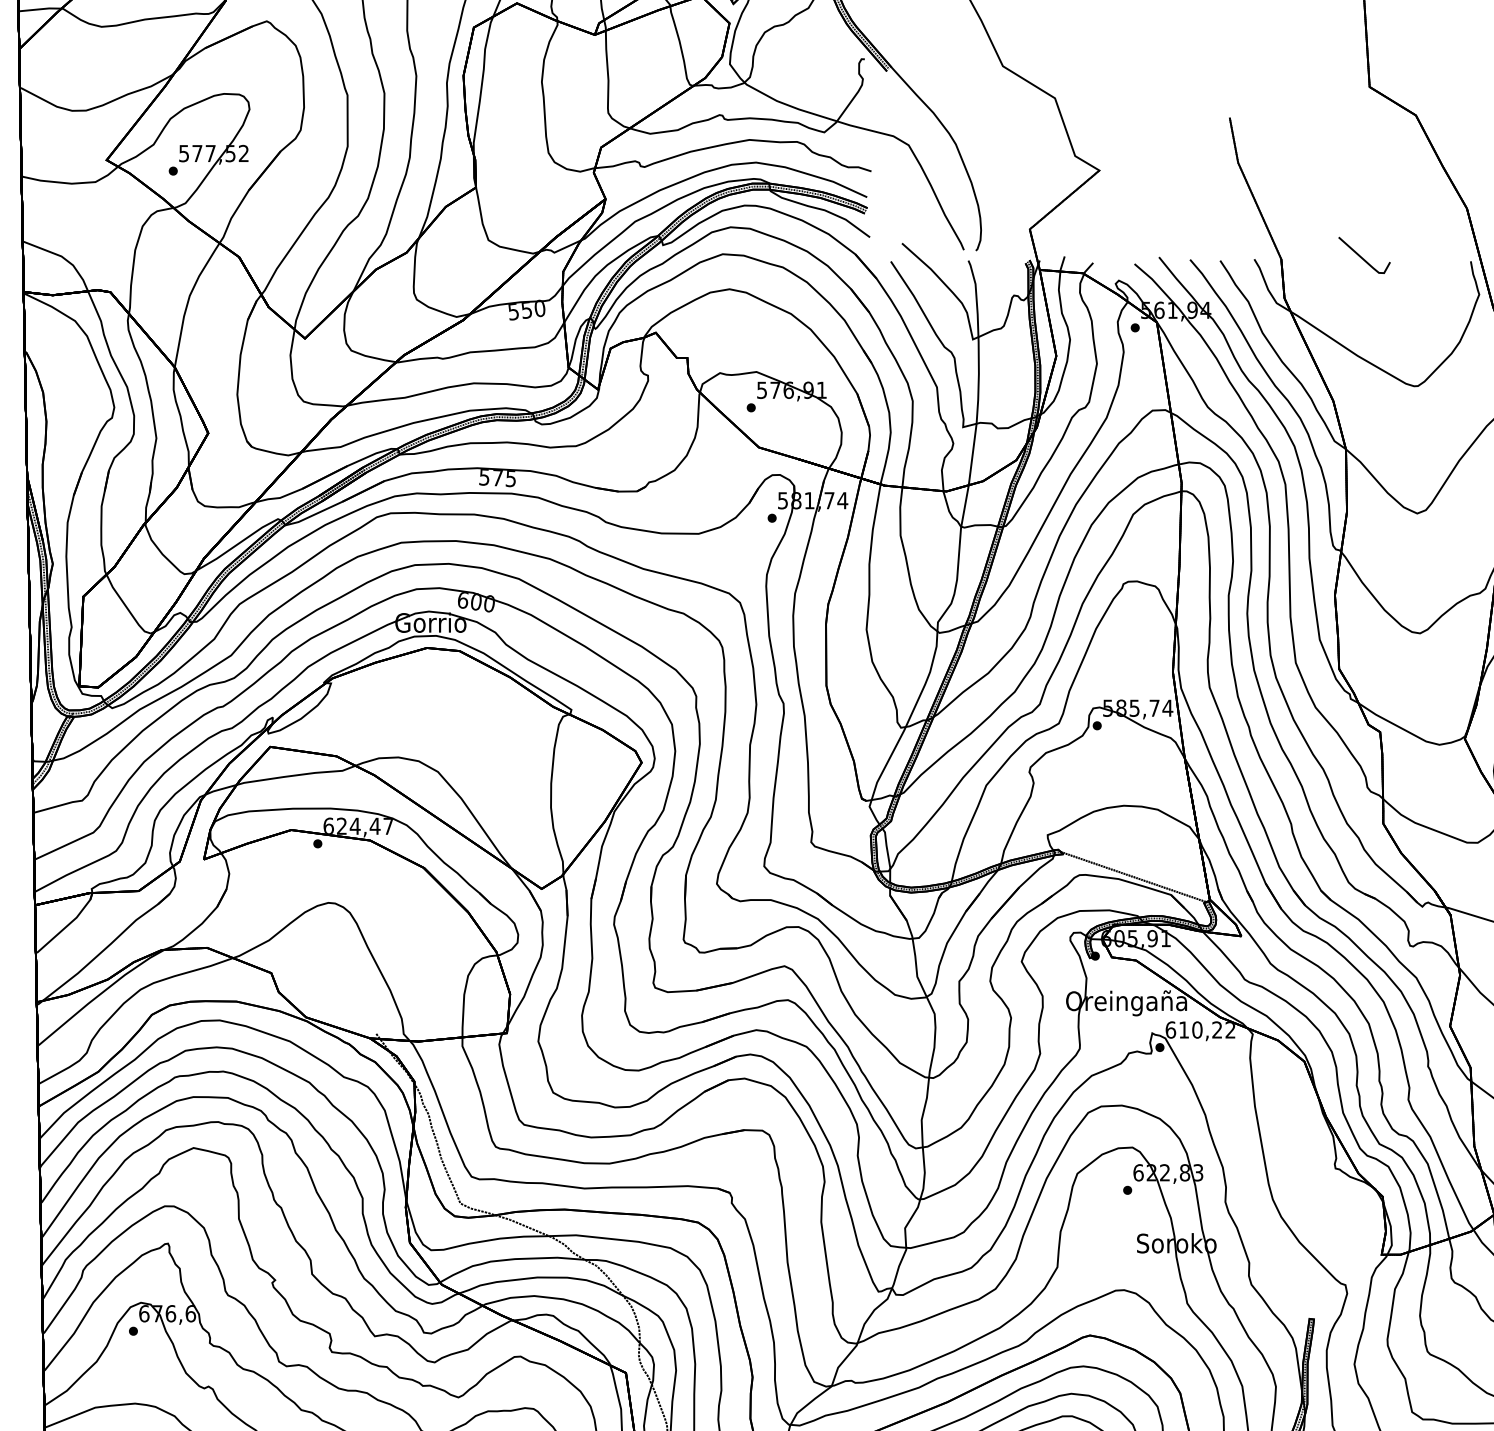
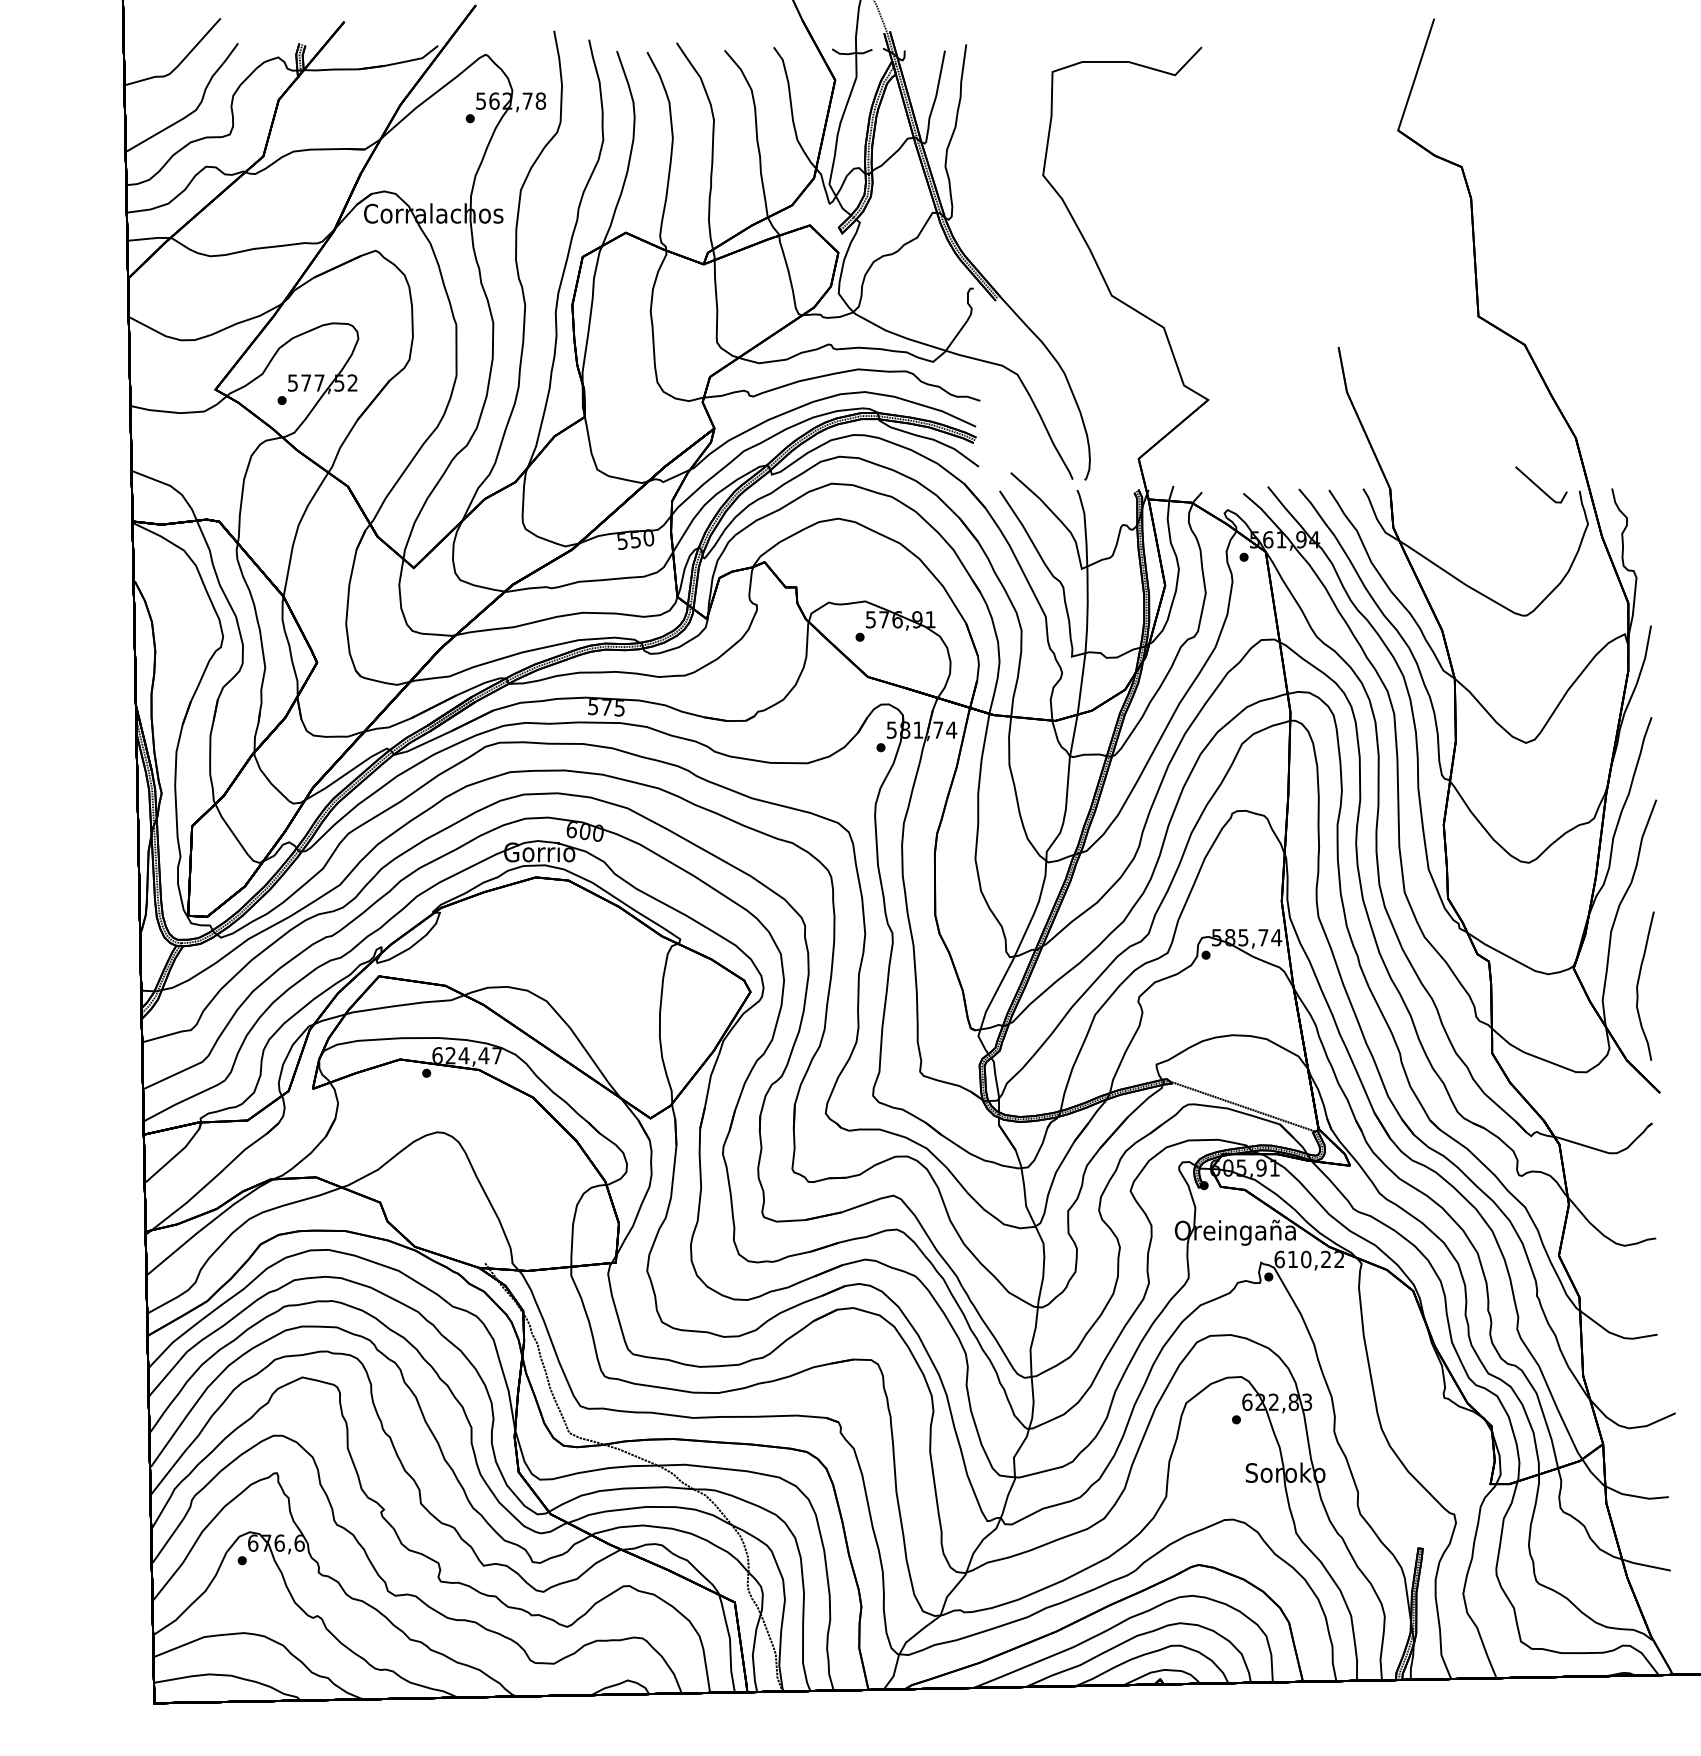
part: (1364, 255) -> (1541, 484), moved

